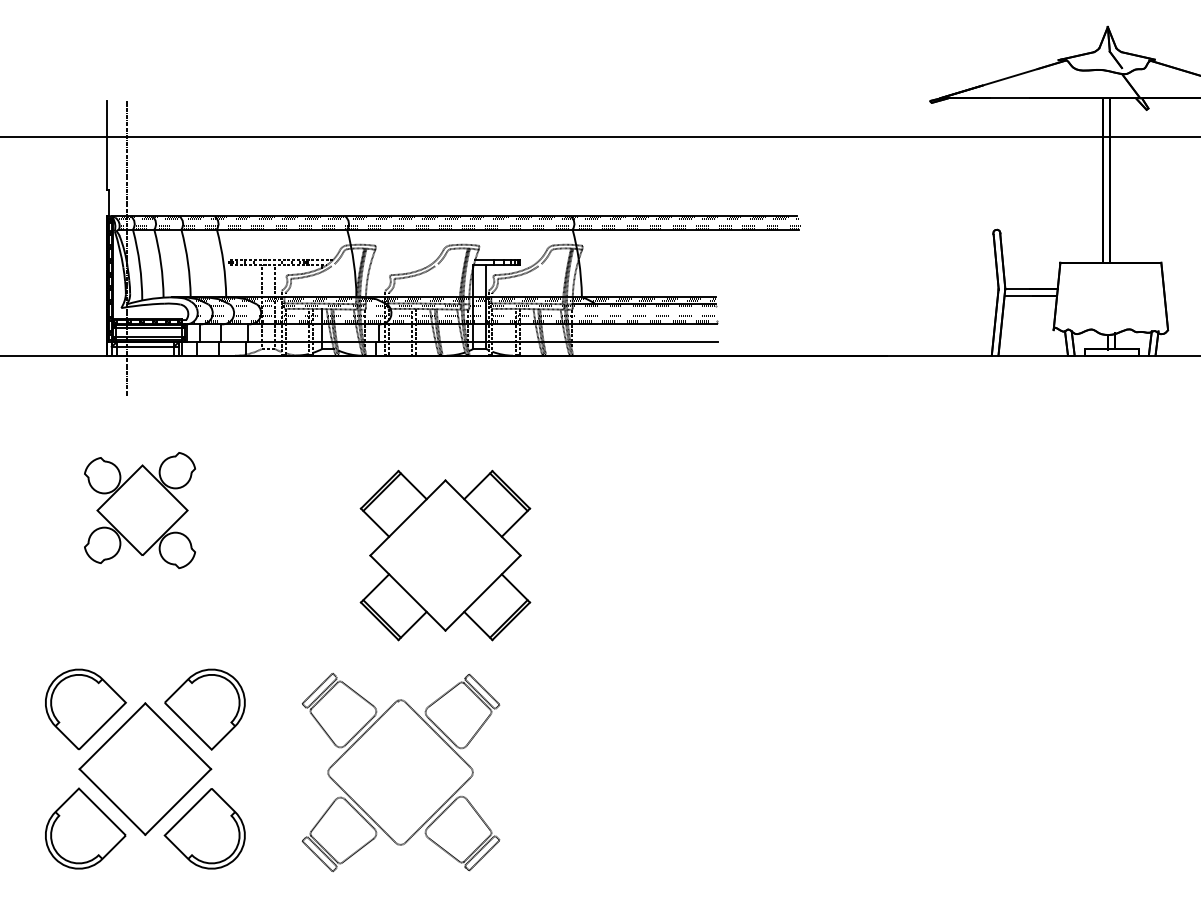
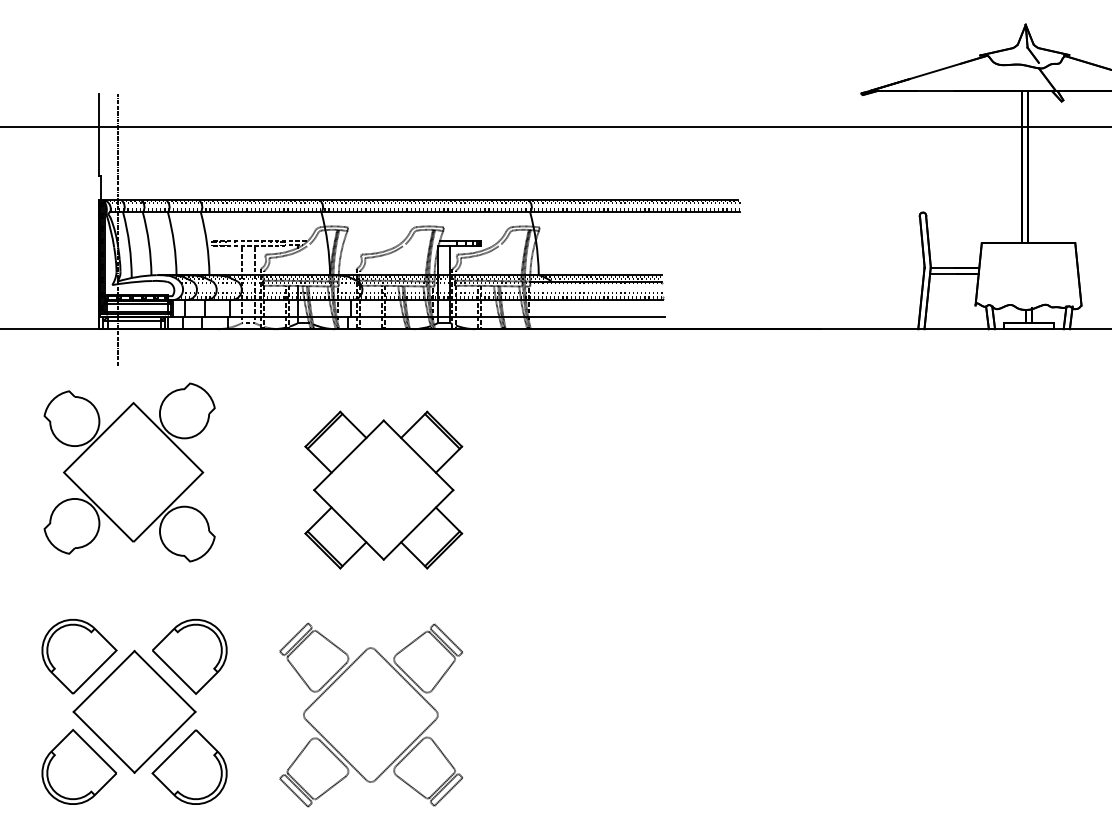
part: (139, 510) -> (129, 472), size x1.67
part: (445, 555) -> (383, 490), moved

